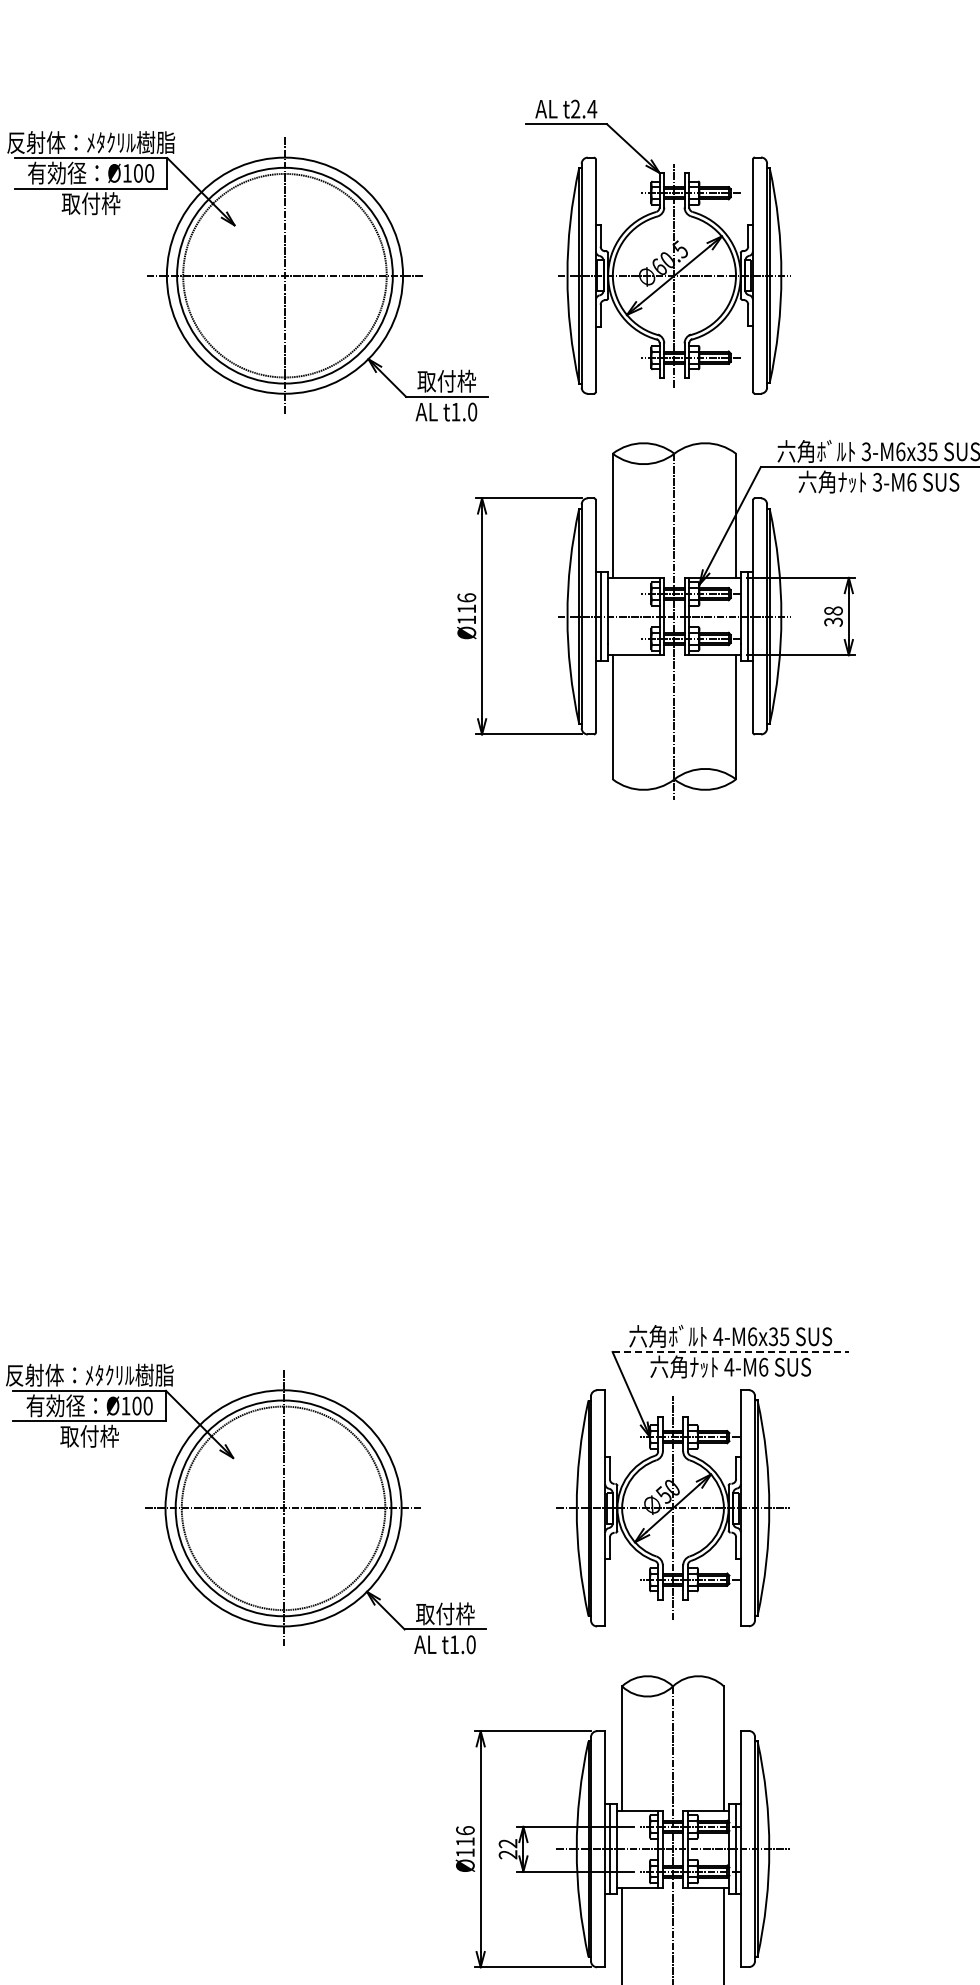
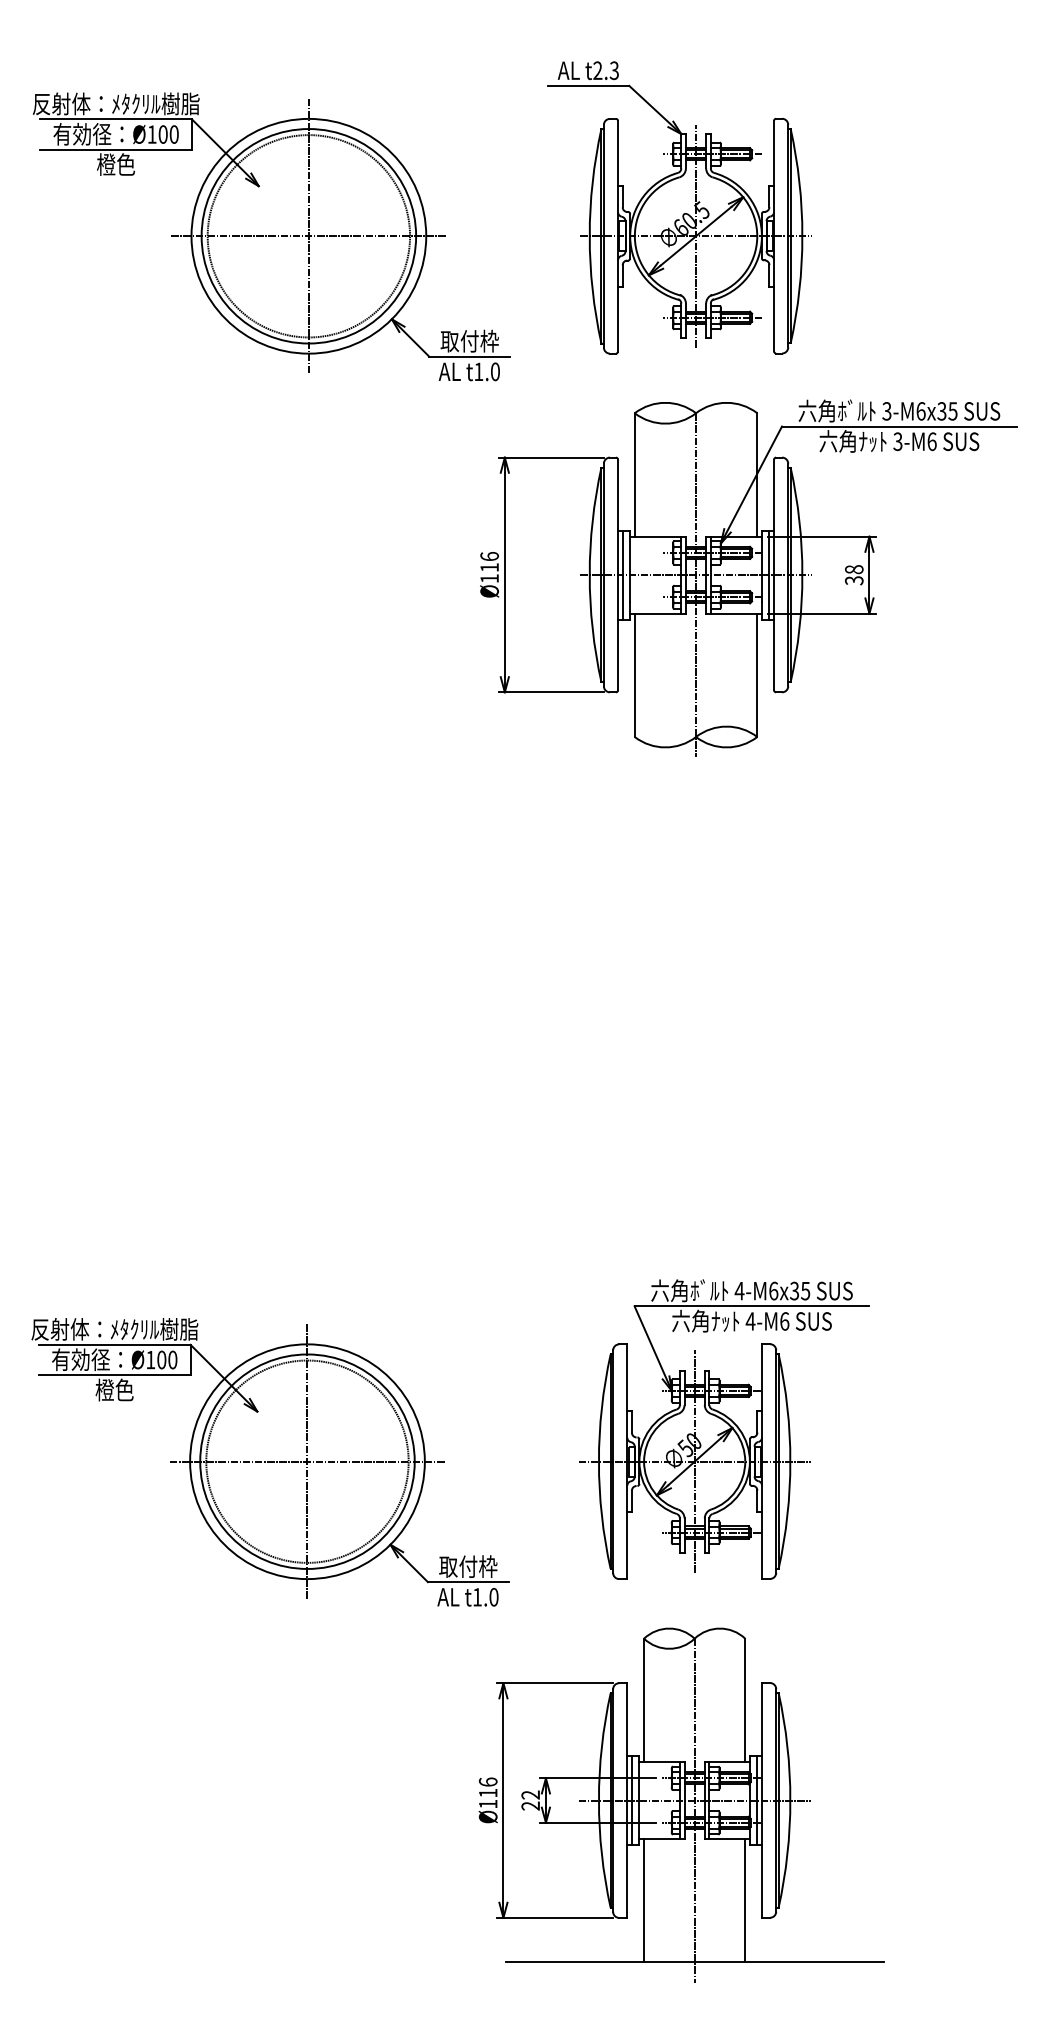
text: (592, 108) -> (614, 70), t2.4 -> t2.3
text: (91, 203) -> (116, 164), 取付枠 -> 橙色
line: (731, 1352) -> (752, 1306), dashed -> solid
text: (89, 1435) -> (114, 1389), 取付枠 -> 橙色

